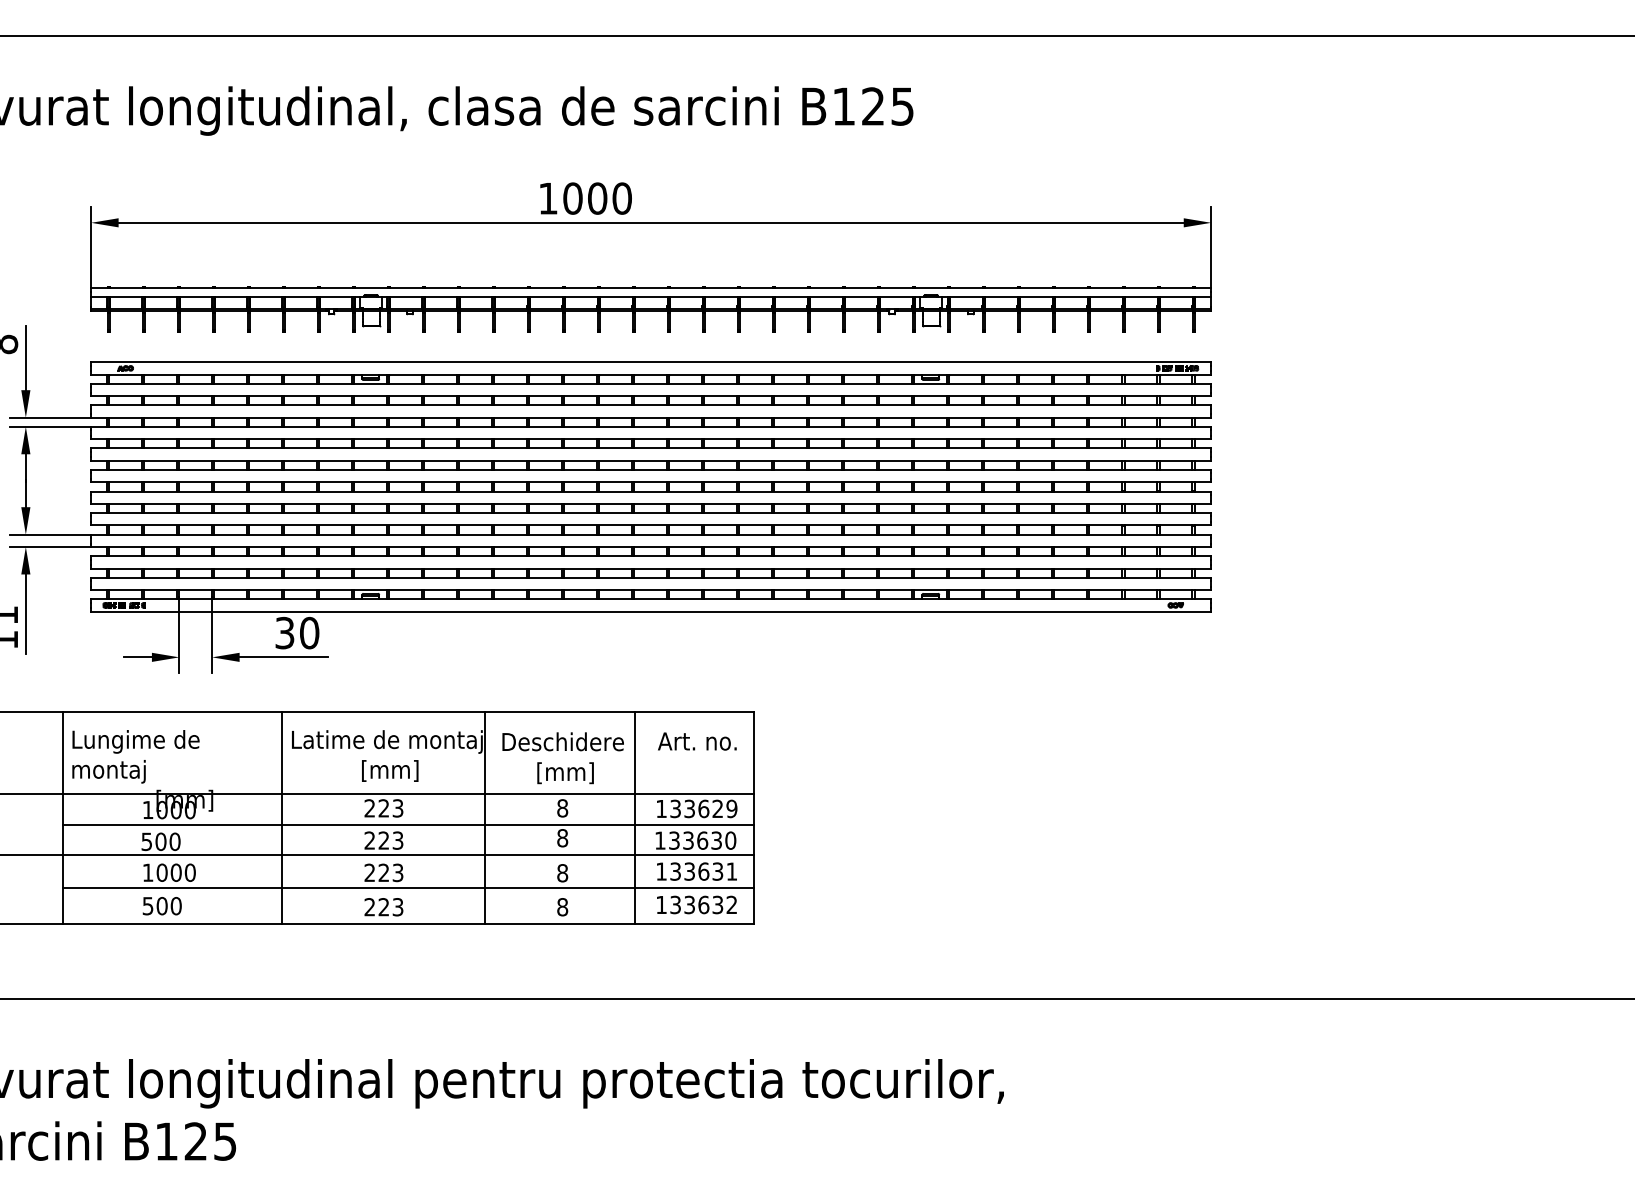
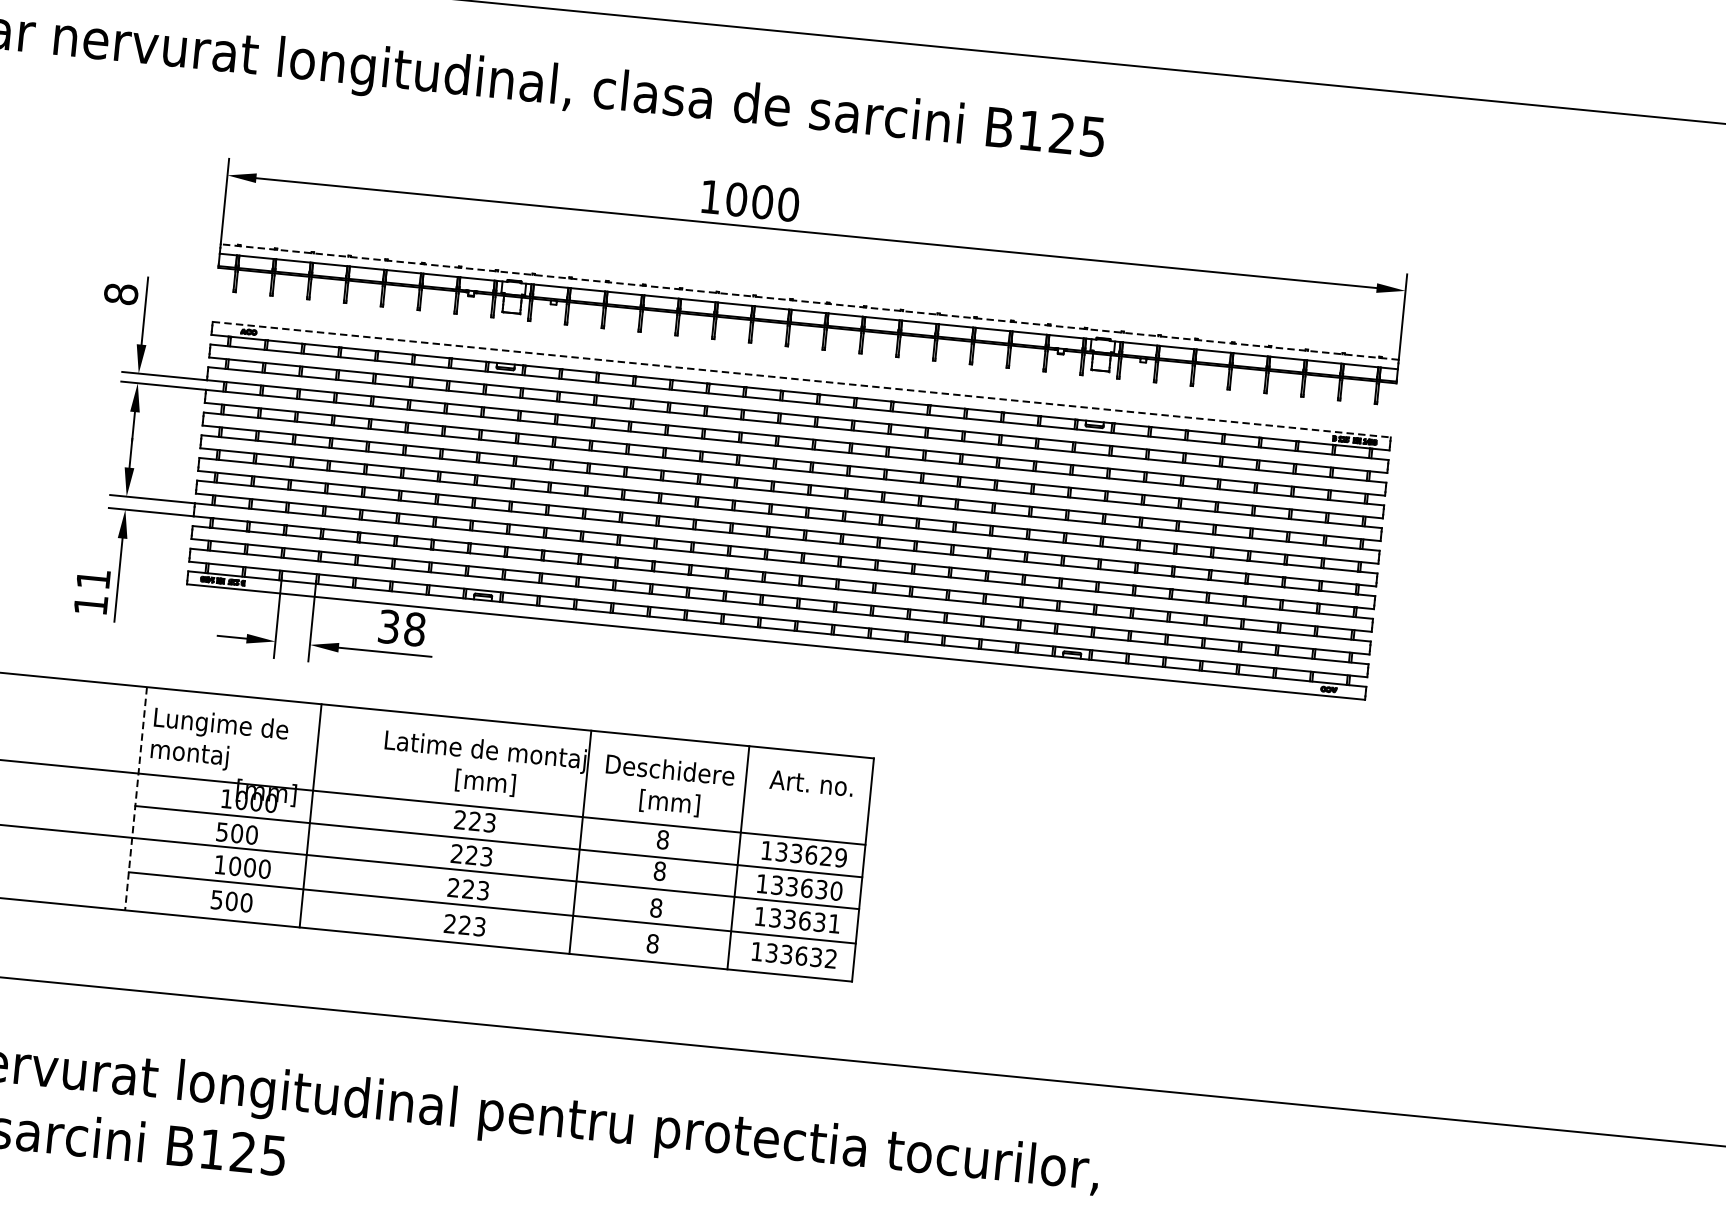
line: (650, 288) -> (809, 302), solid -> dashed
line: (651, 362) -> (802, 380), solid -> dashed
text: (309, 633) -> (414, 629), 30 -> 38
line: (62, 818) -> (135, 798), solid -> dashed
line: (281, 818) -> (310, 816), moved

